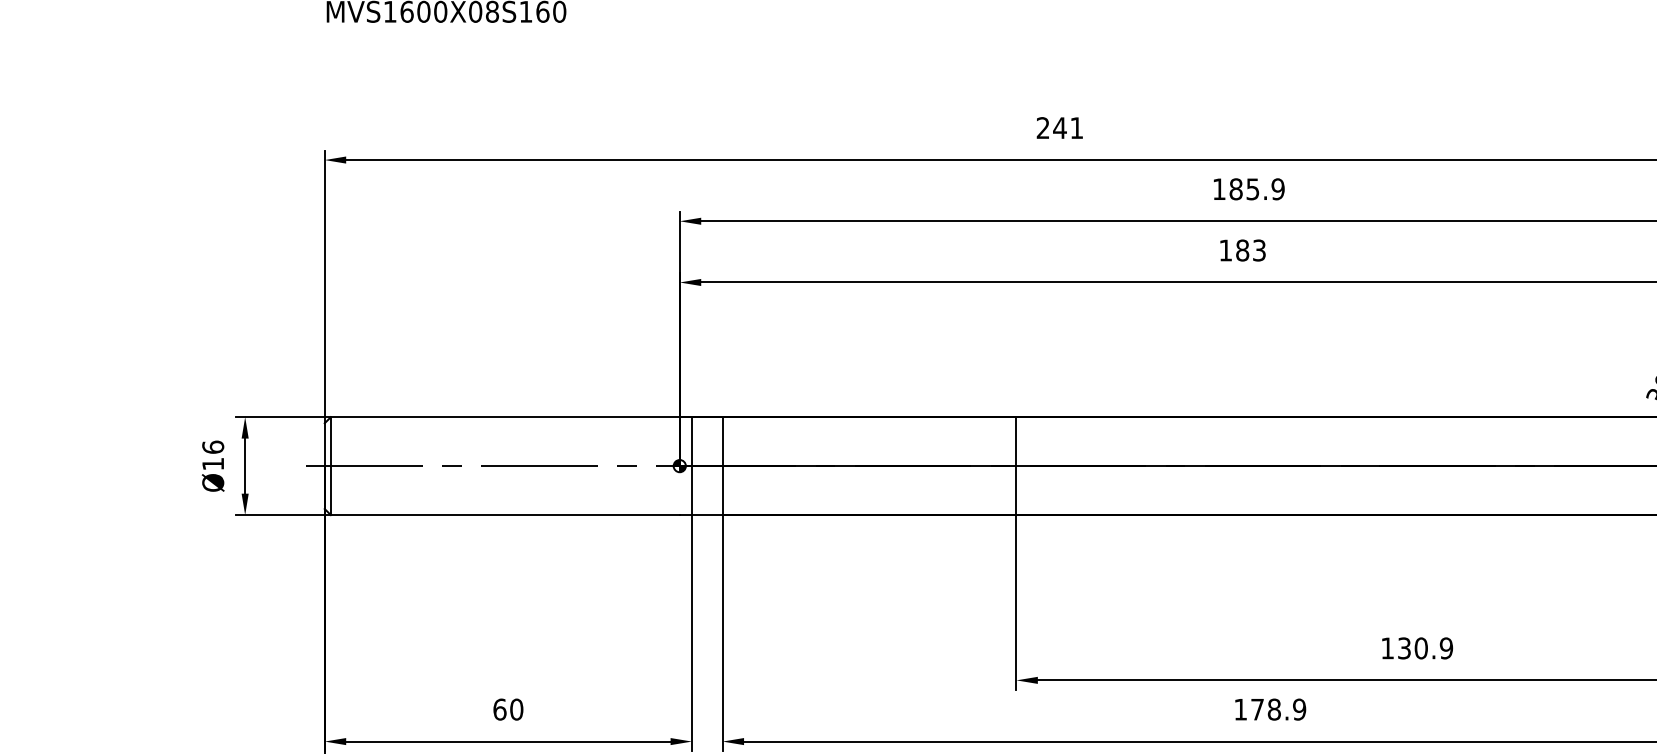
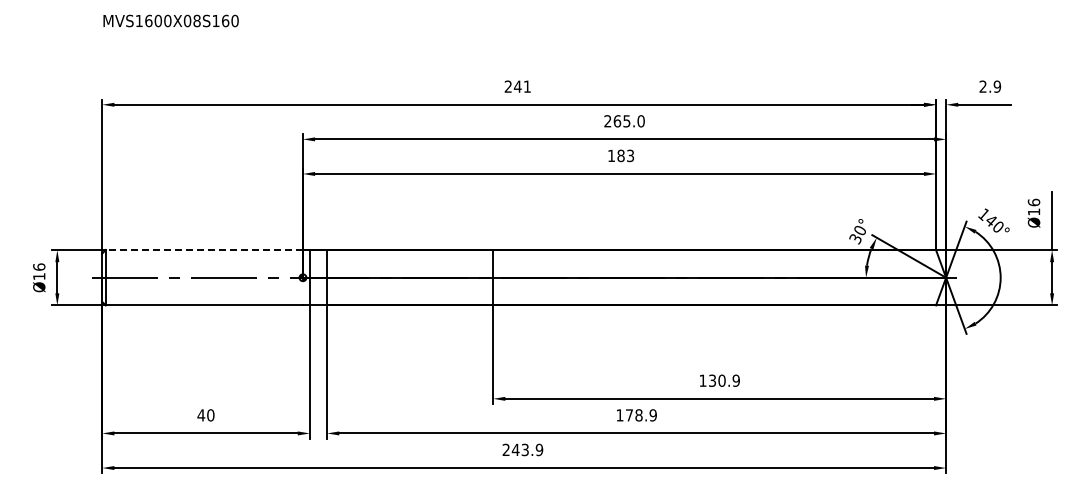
text: (1248, 189) -> (624, 121), 185.9 -> 265.0
line: (505, 417) -> (204, 250), solid -> dashed
text: (498, 709) -> (200, 415), 60 -> 40

